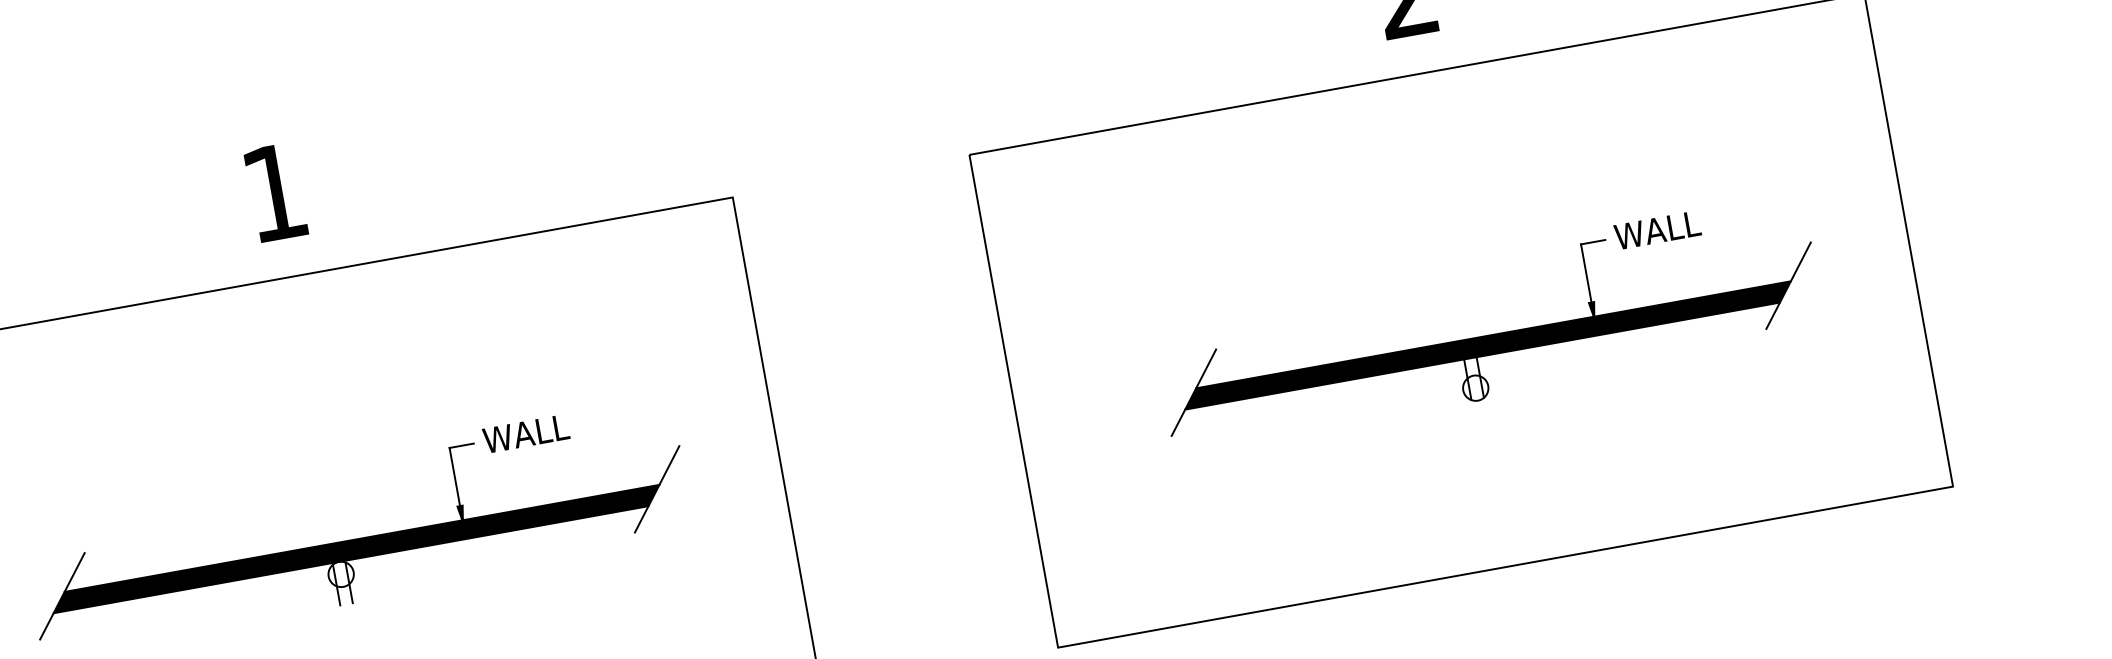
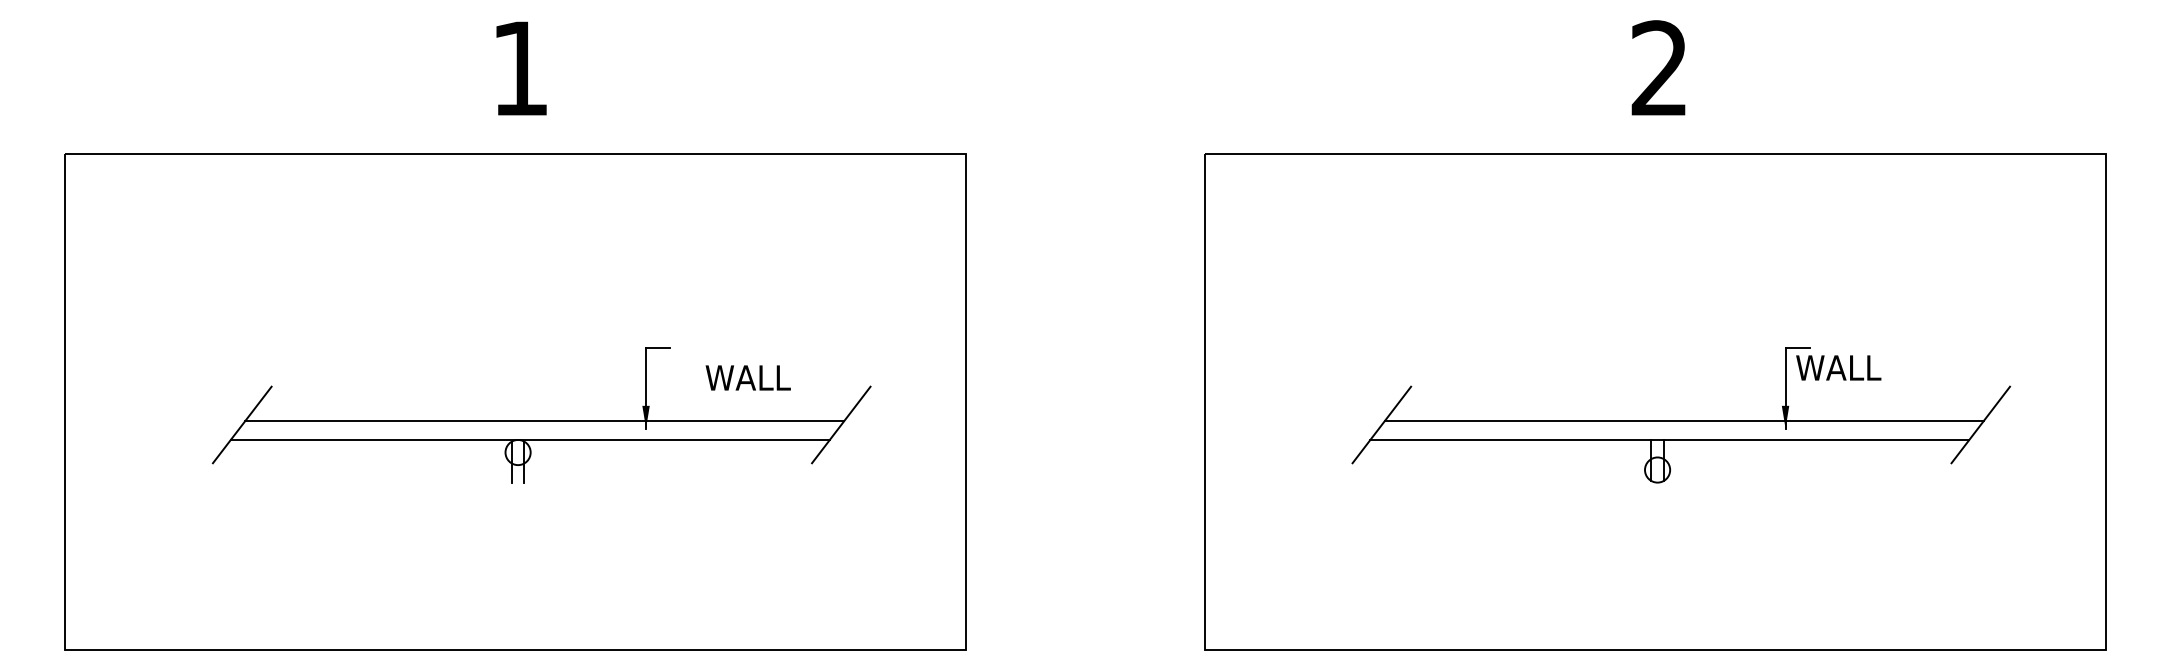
text: (1657, 229) -> (1838, 367), moved
fill: (1487, 345) -> (1676, 430), removed
text: (525, 433) -> (747, 377), moved
fill: (356, 549) -> (537, 430), removed

